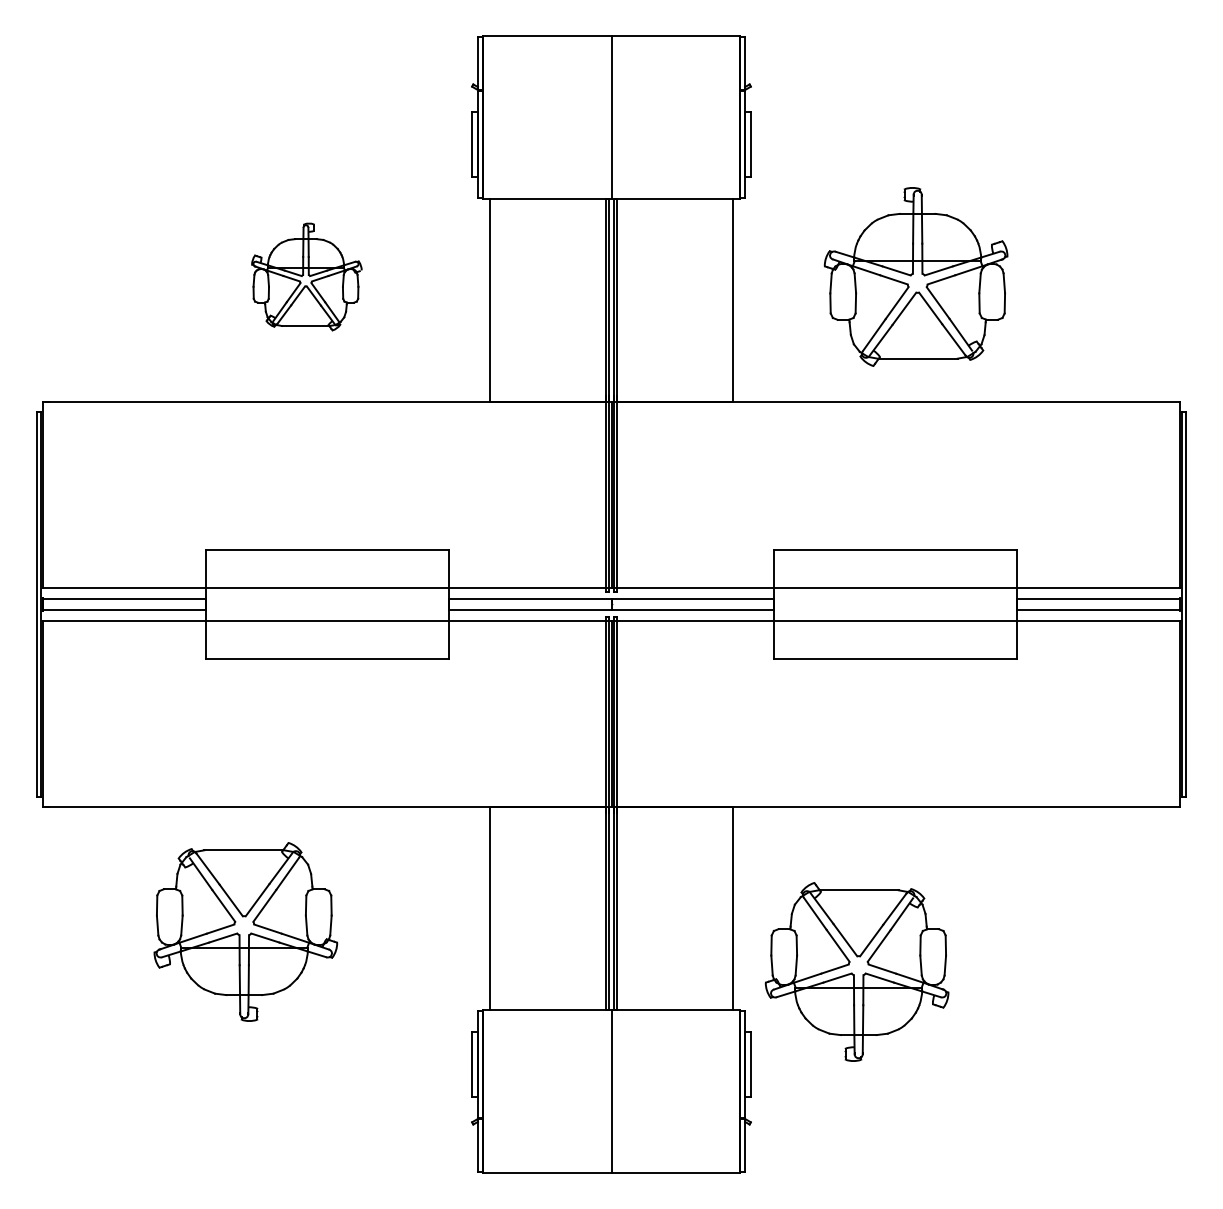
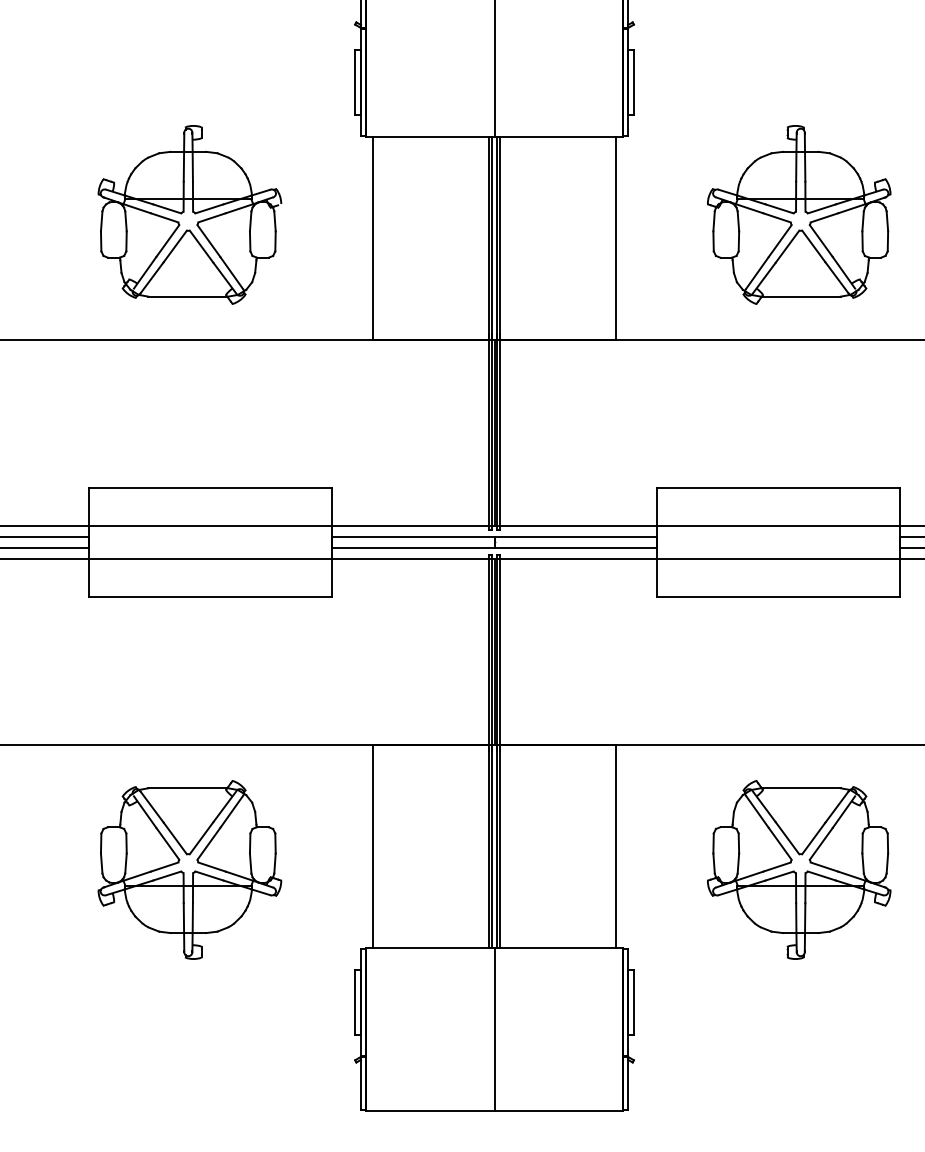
part: (306, 276) -> (189, 214), size x1.67
part: (245, 931) -> (189, 869), moved
part: (856, 971) -> (798, 869), moved

